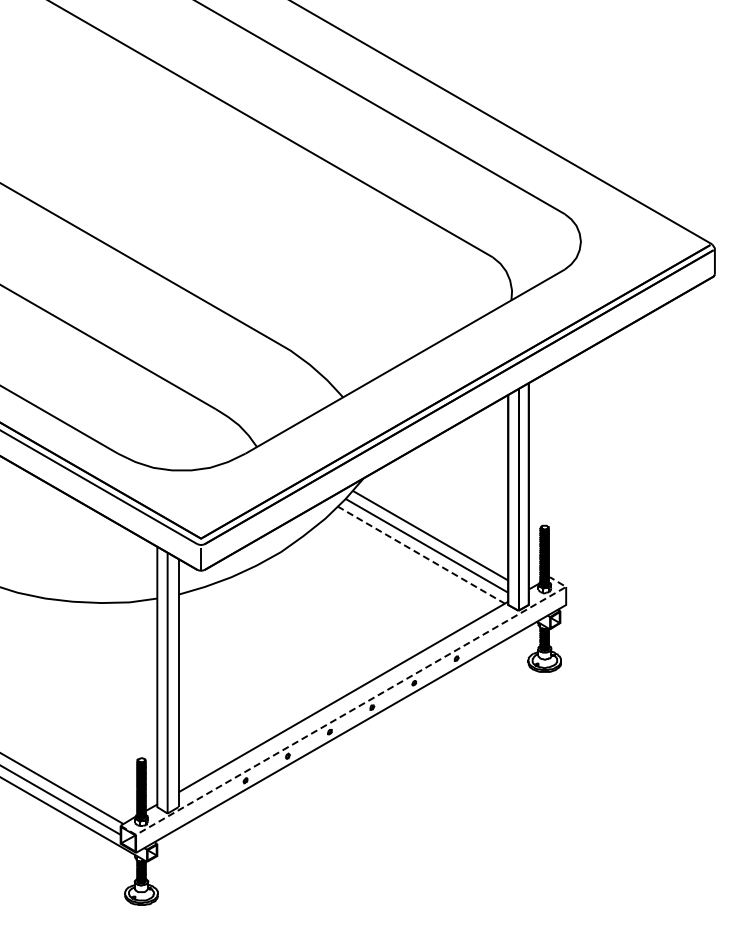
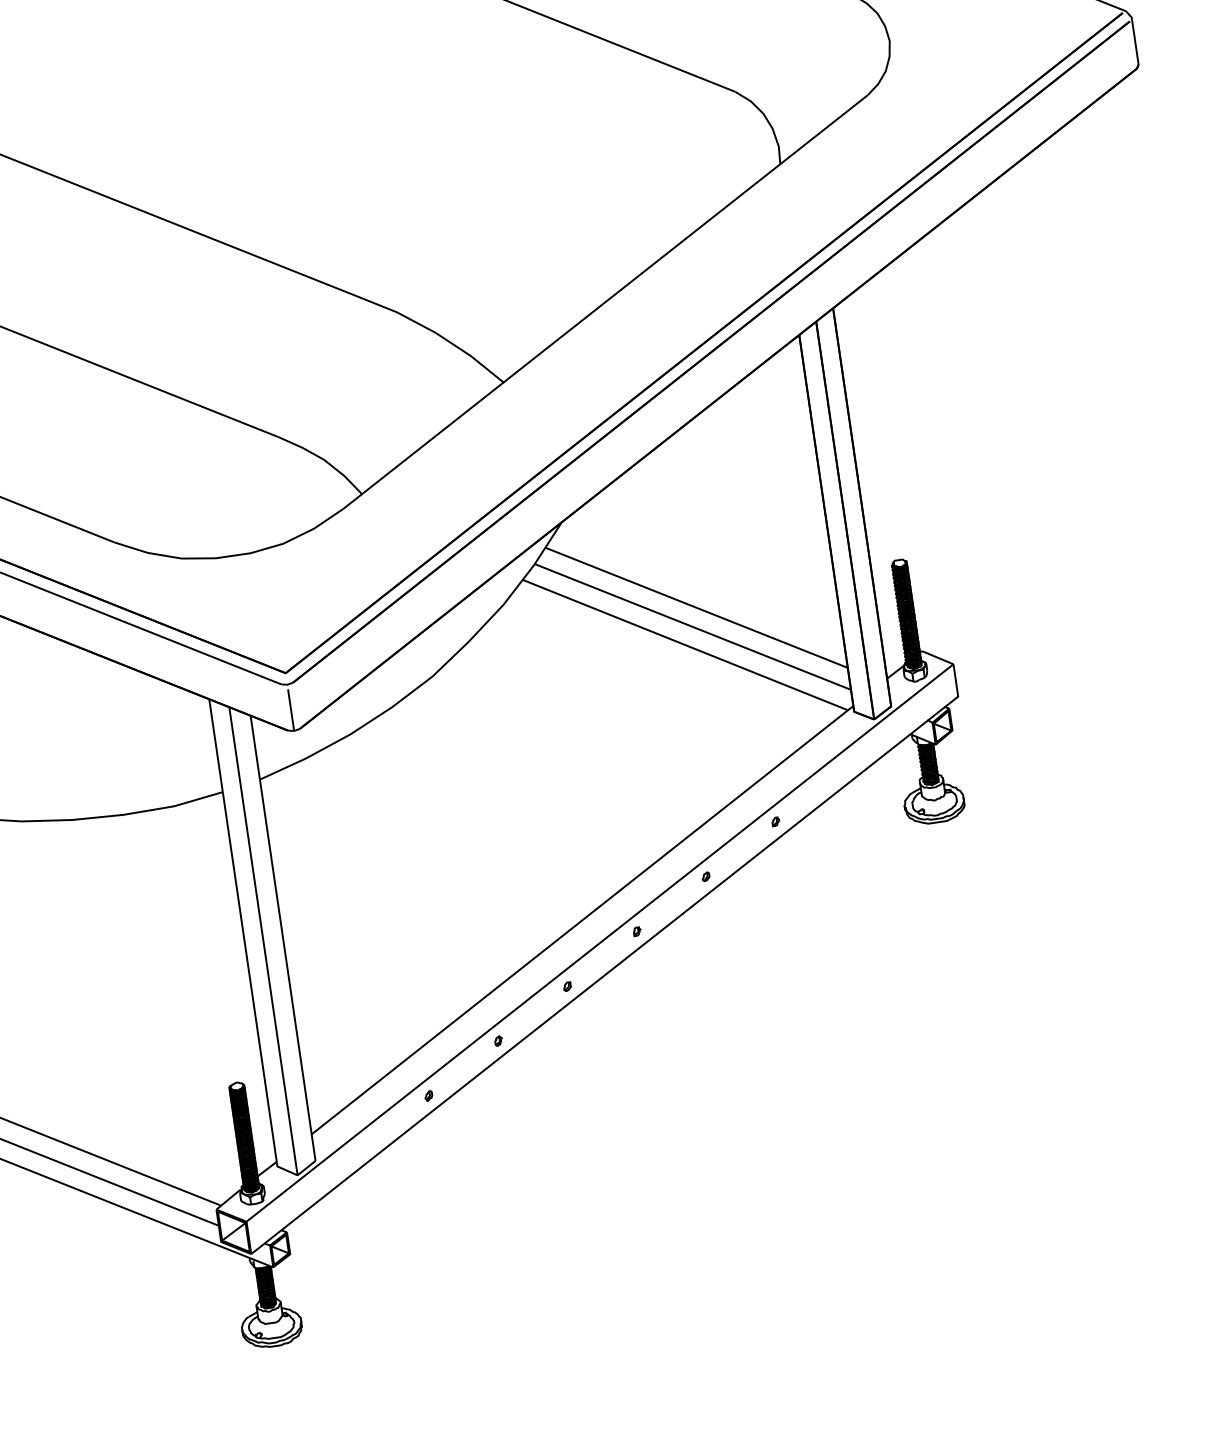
line: (421, 555) -> (685, 645), dashed -> solid
line: (351, 710) -> (600, 942), dashed -> solid

